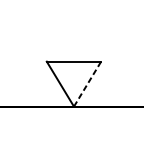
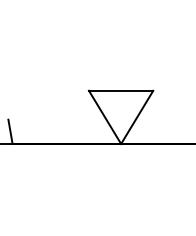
line: (87, 83) -> (137, 116), dashed -> solid

